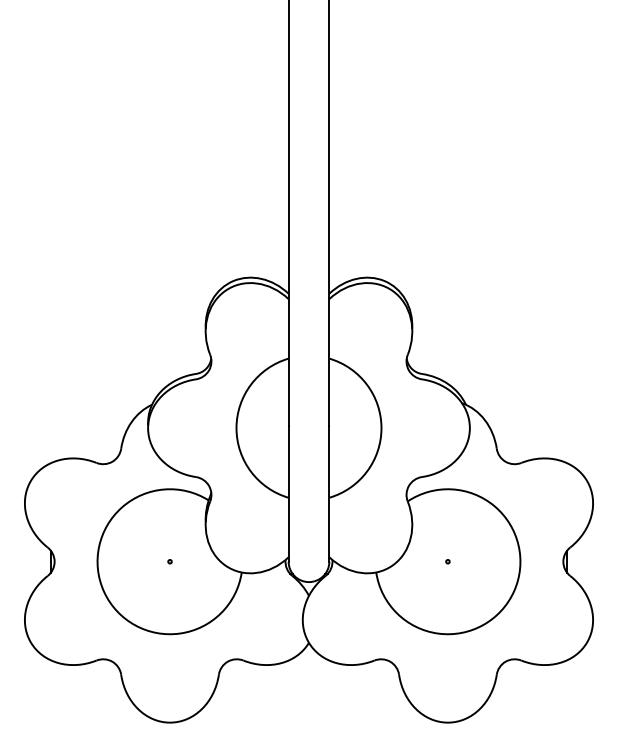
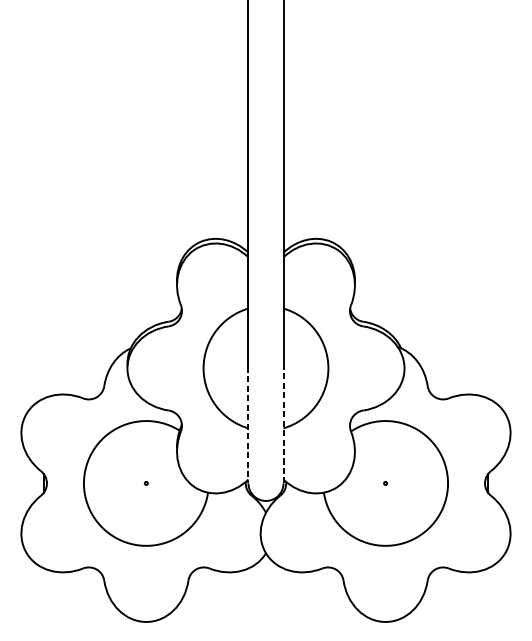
line: (288, 494) -> (248, 425), solid -> dashed
line: (329, 494) -> (283, 425), solid -> dashed

